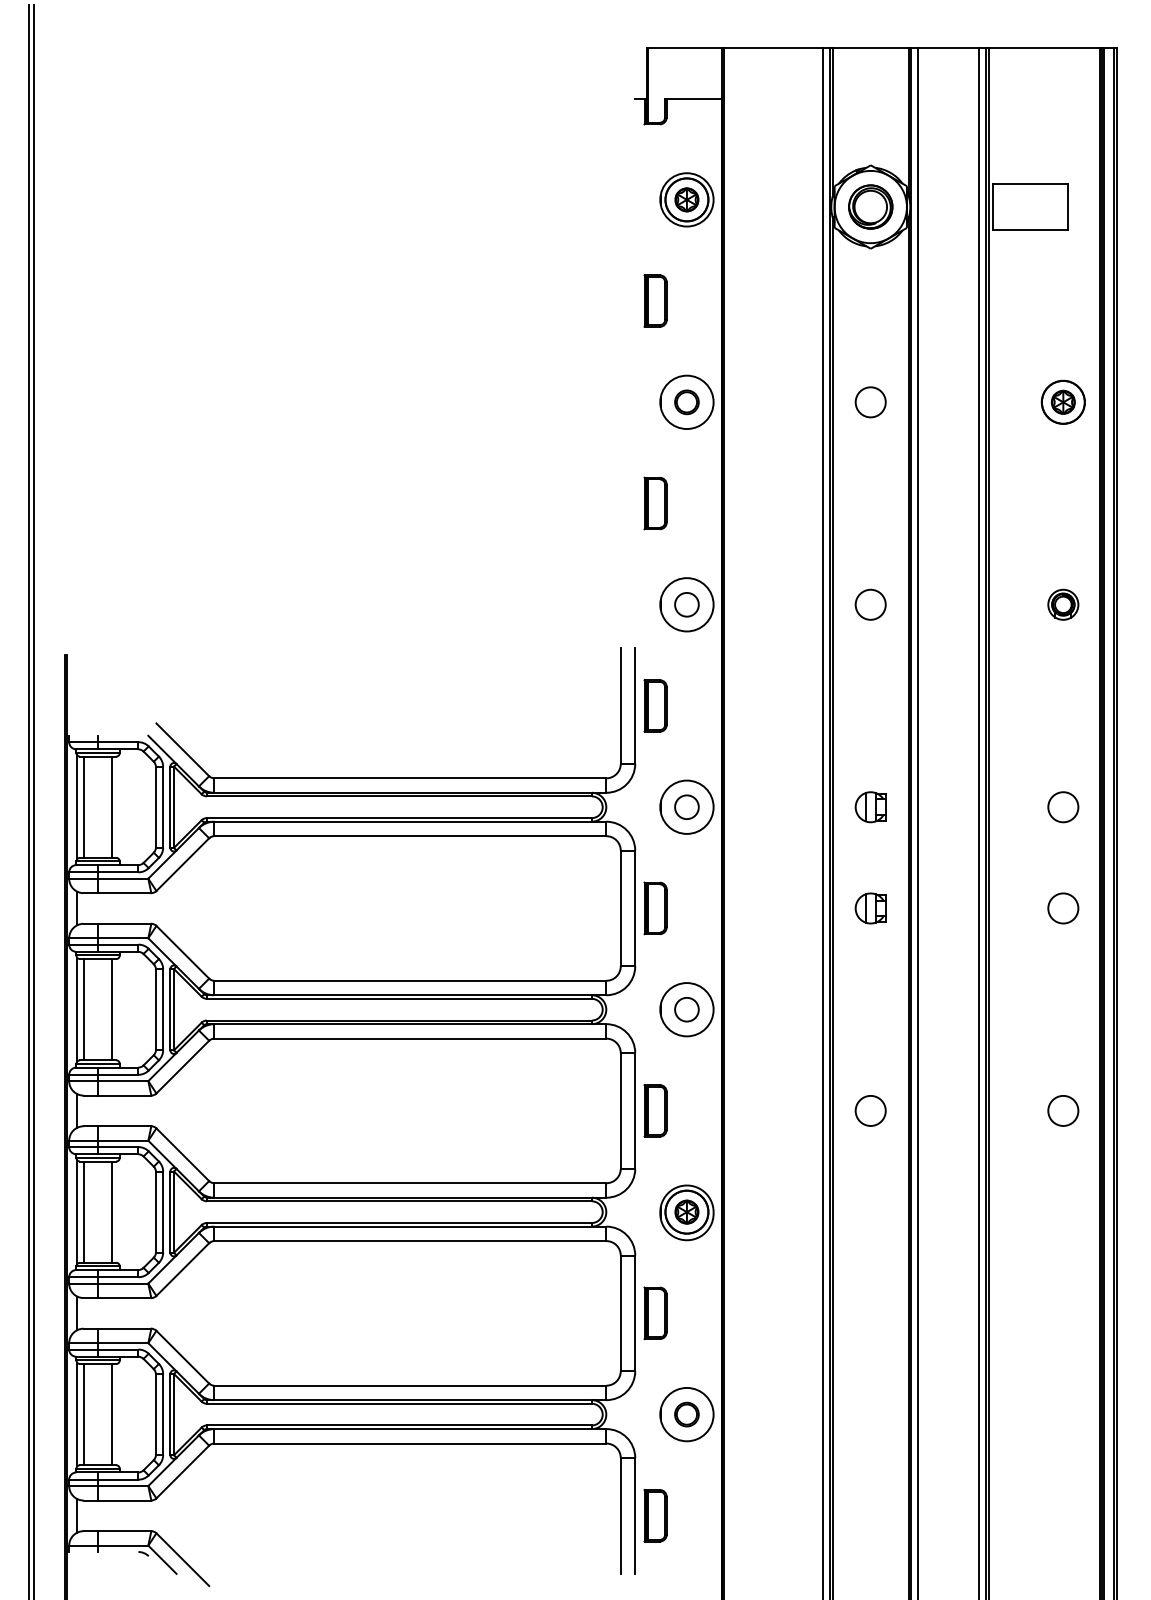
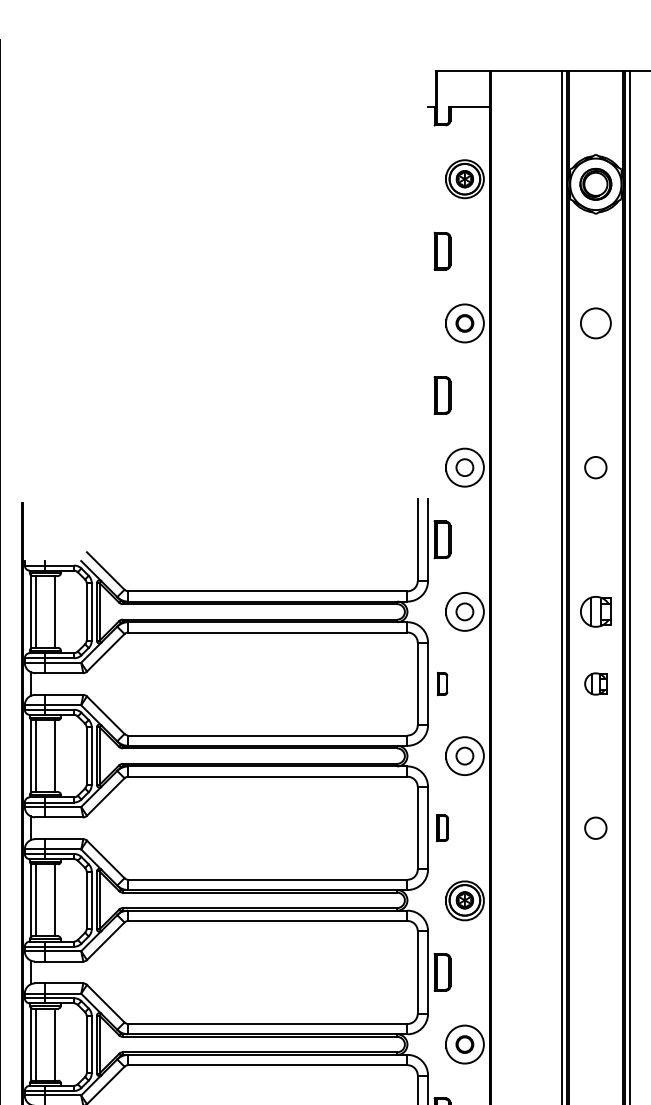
circle: (870, 402) -> (595, 323), size x1.4
part: (870, 807) -> (595, 612), size x1.4
part: (655, 908) -> (442, 684), size x0.6
part: (655, 1110) -> (442, 827), size x0.7

